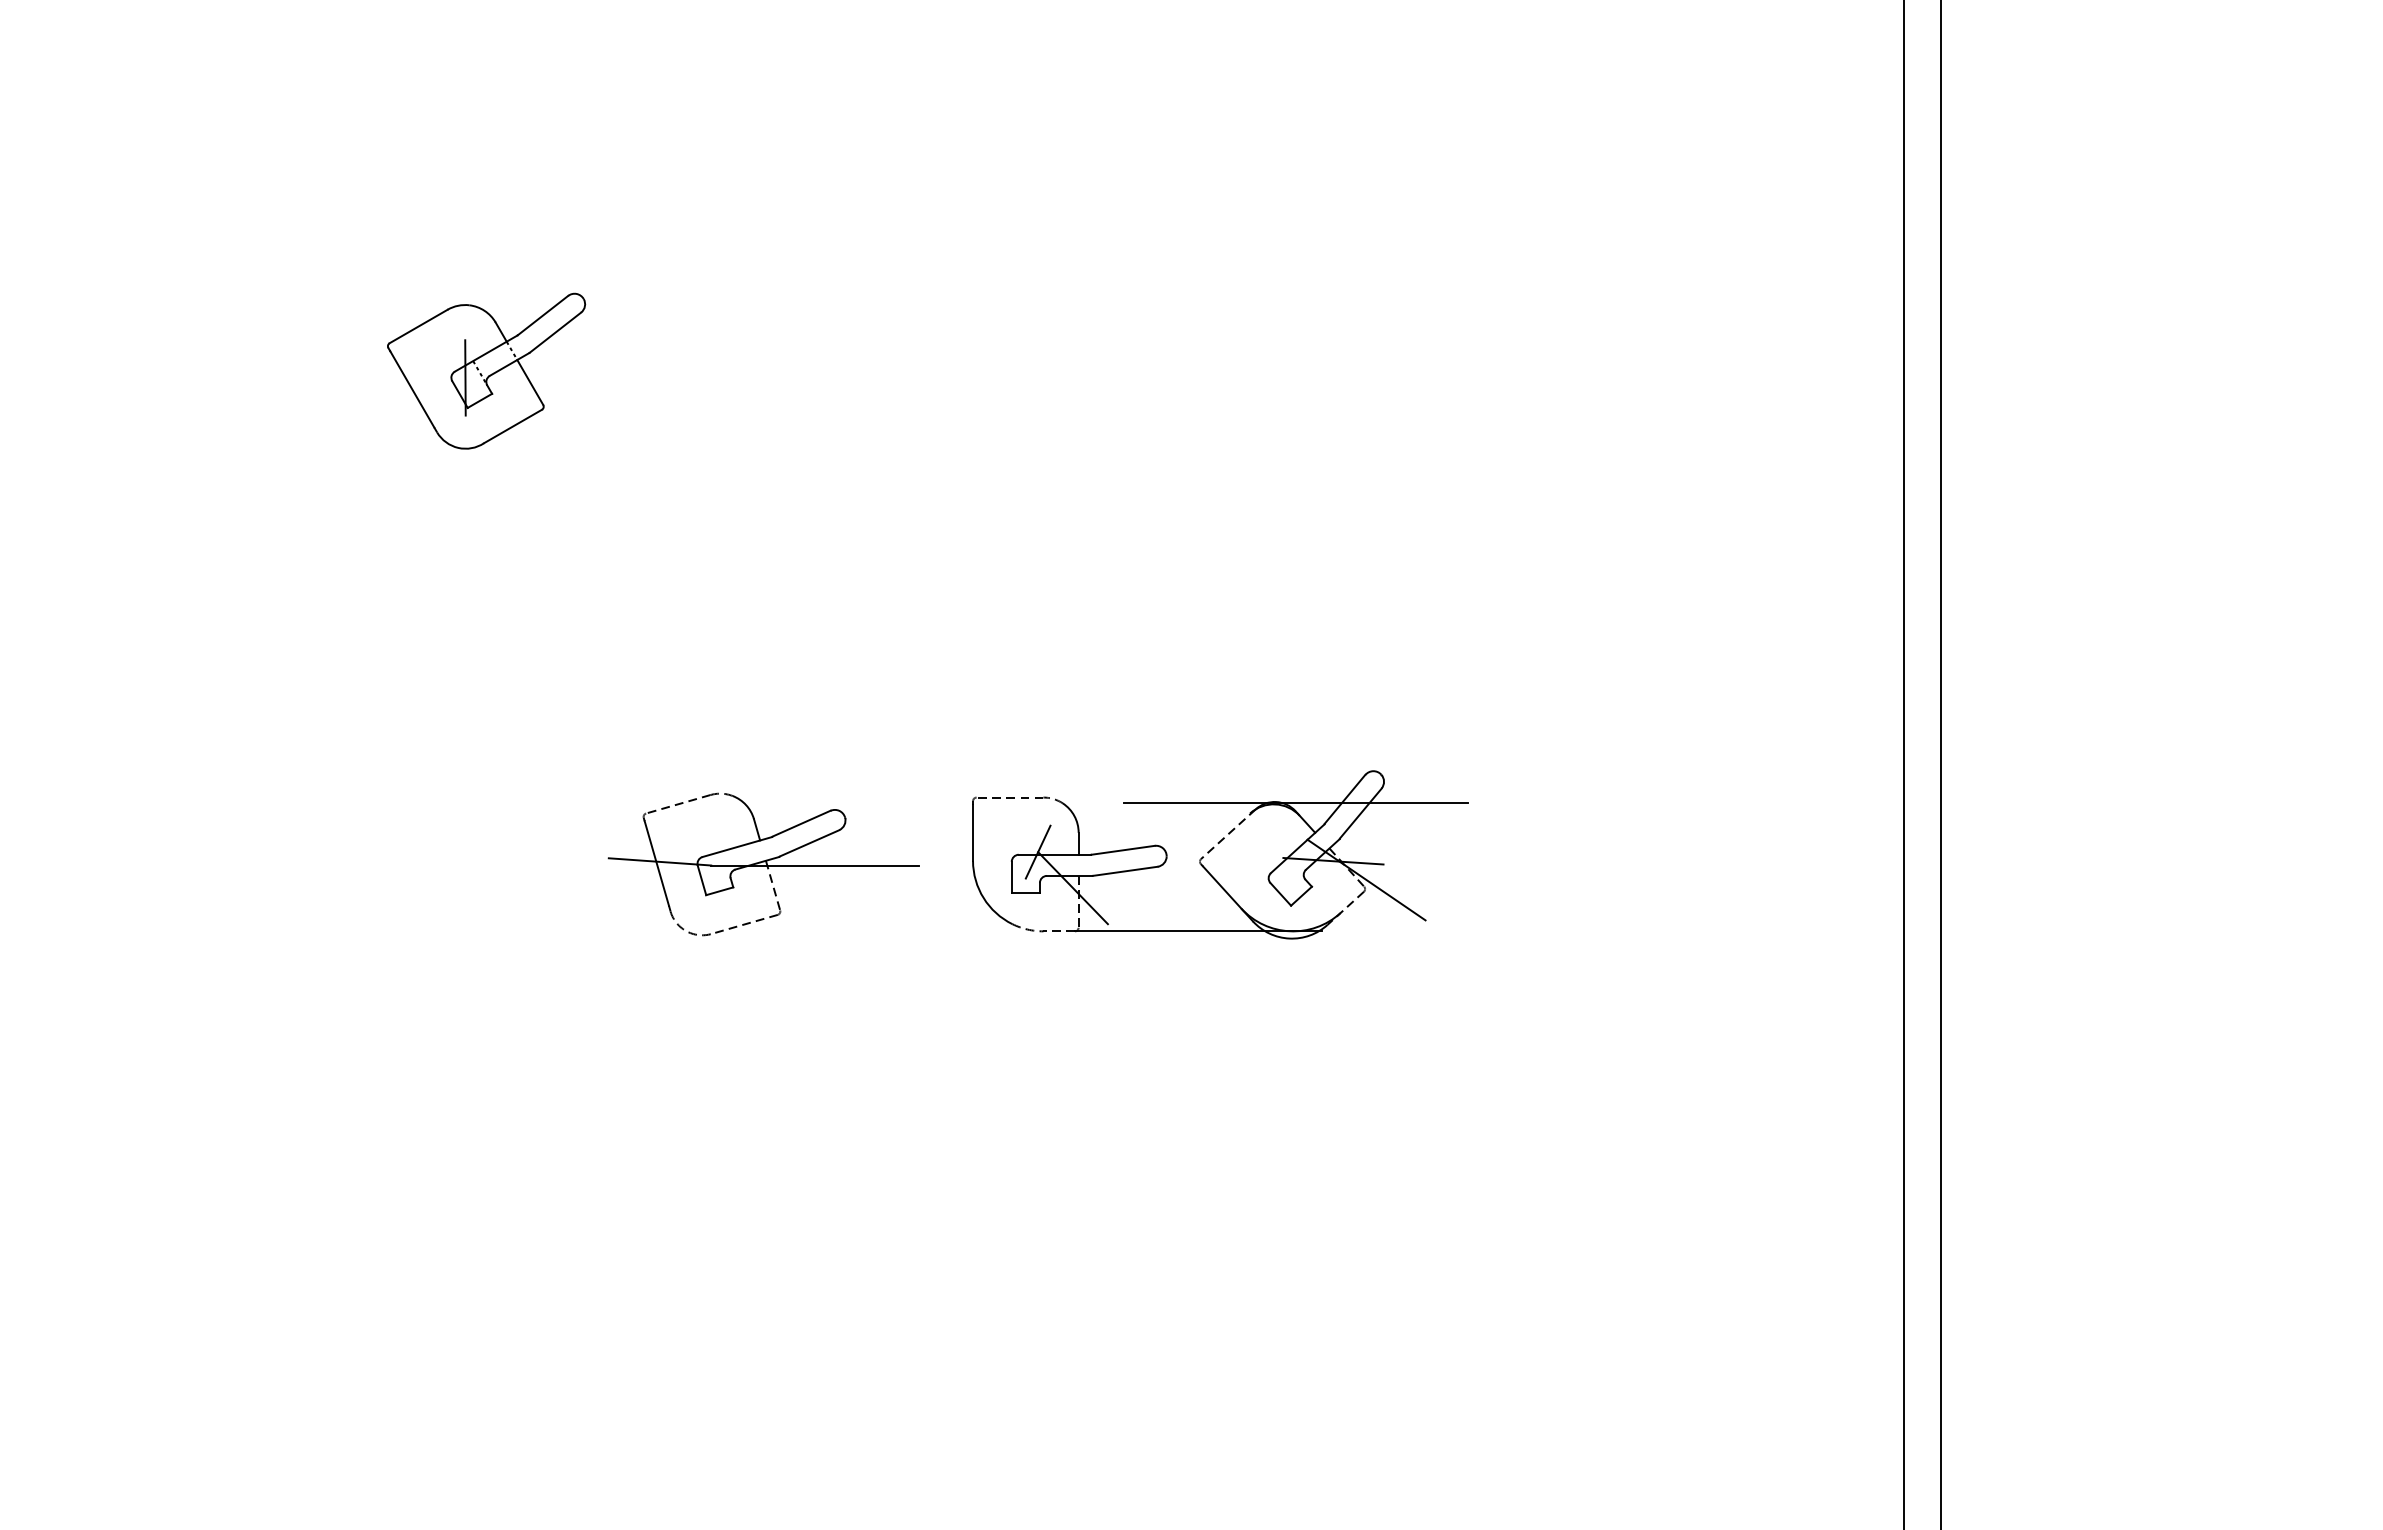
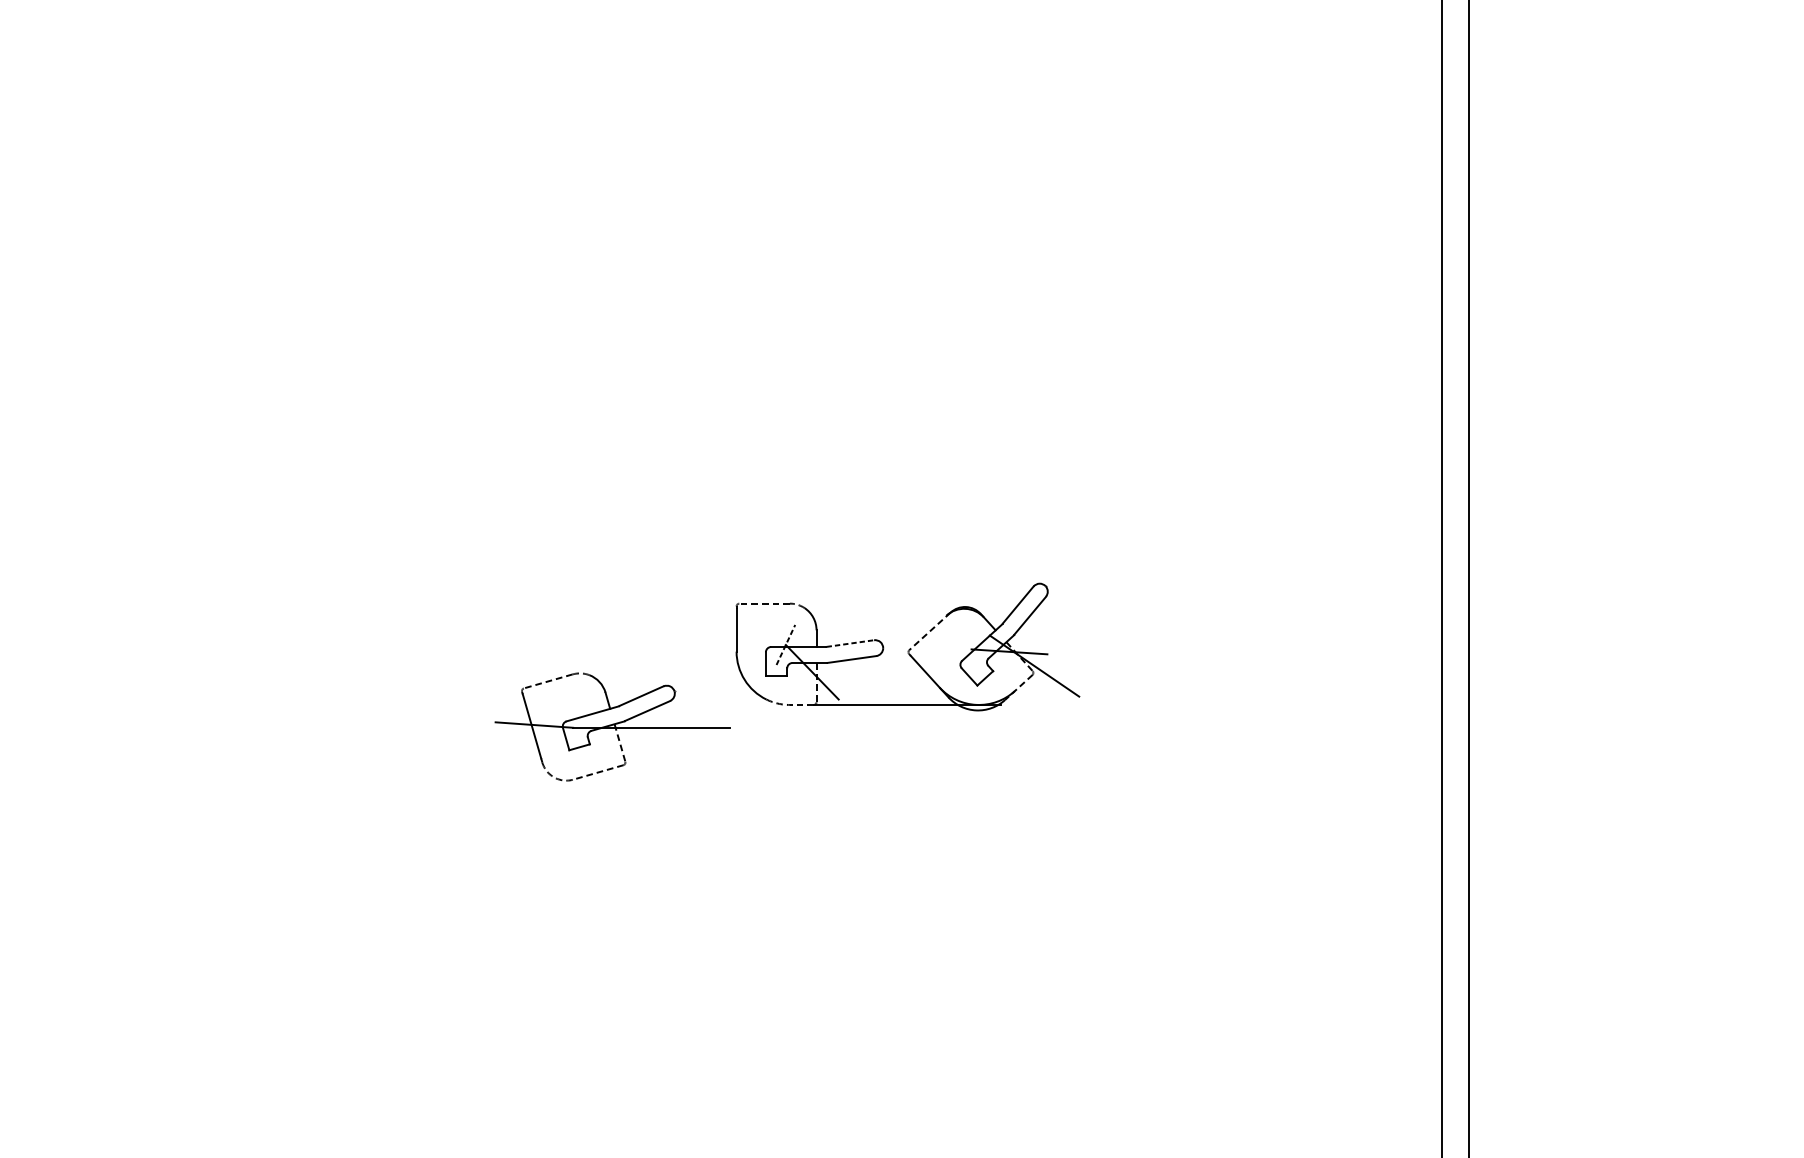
part: (486, 370) -> (368, 280), removed
line: (1296, 803) -> (981, 608), removed
line: (1123, 850) -> (850, 643), solid -> dashed
line: (1038, 851) -> (786, 644), solid -> dashed
part: (763, 864) -> (612, 727), moved

